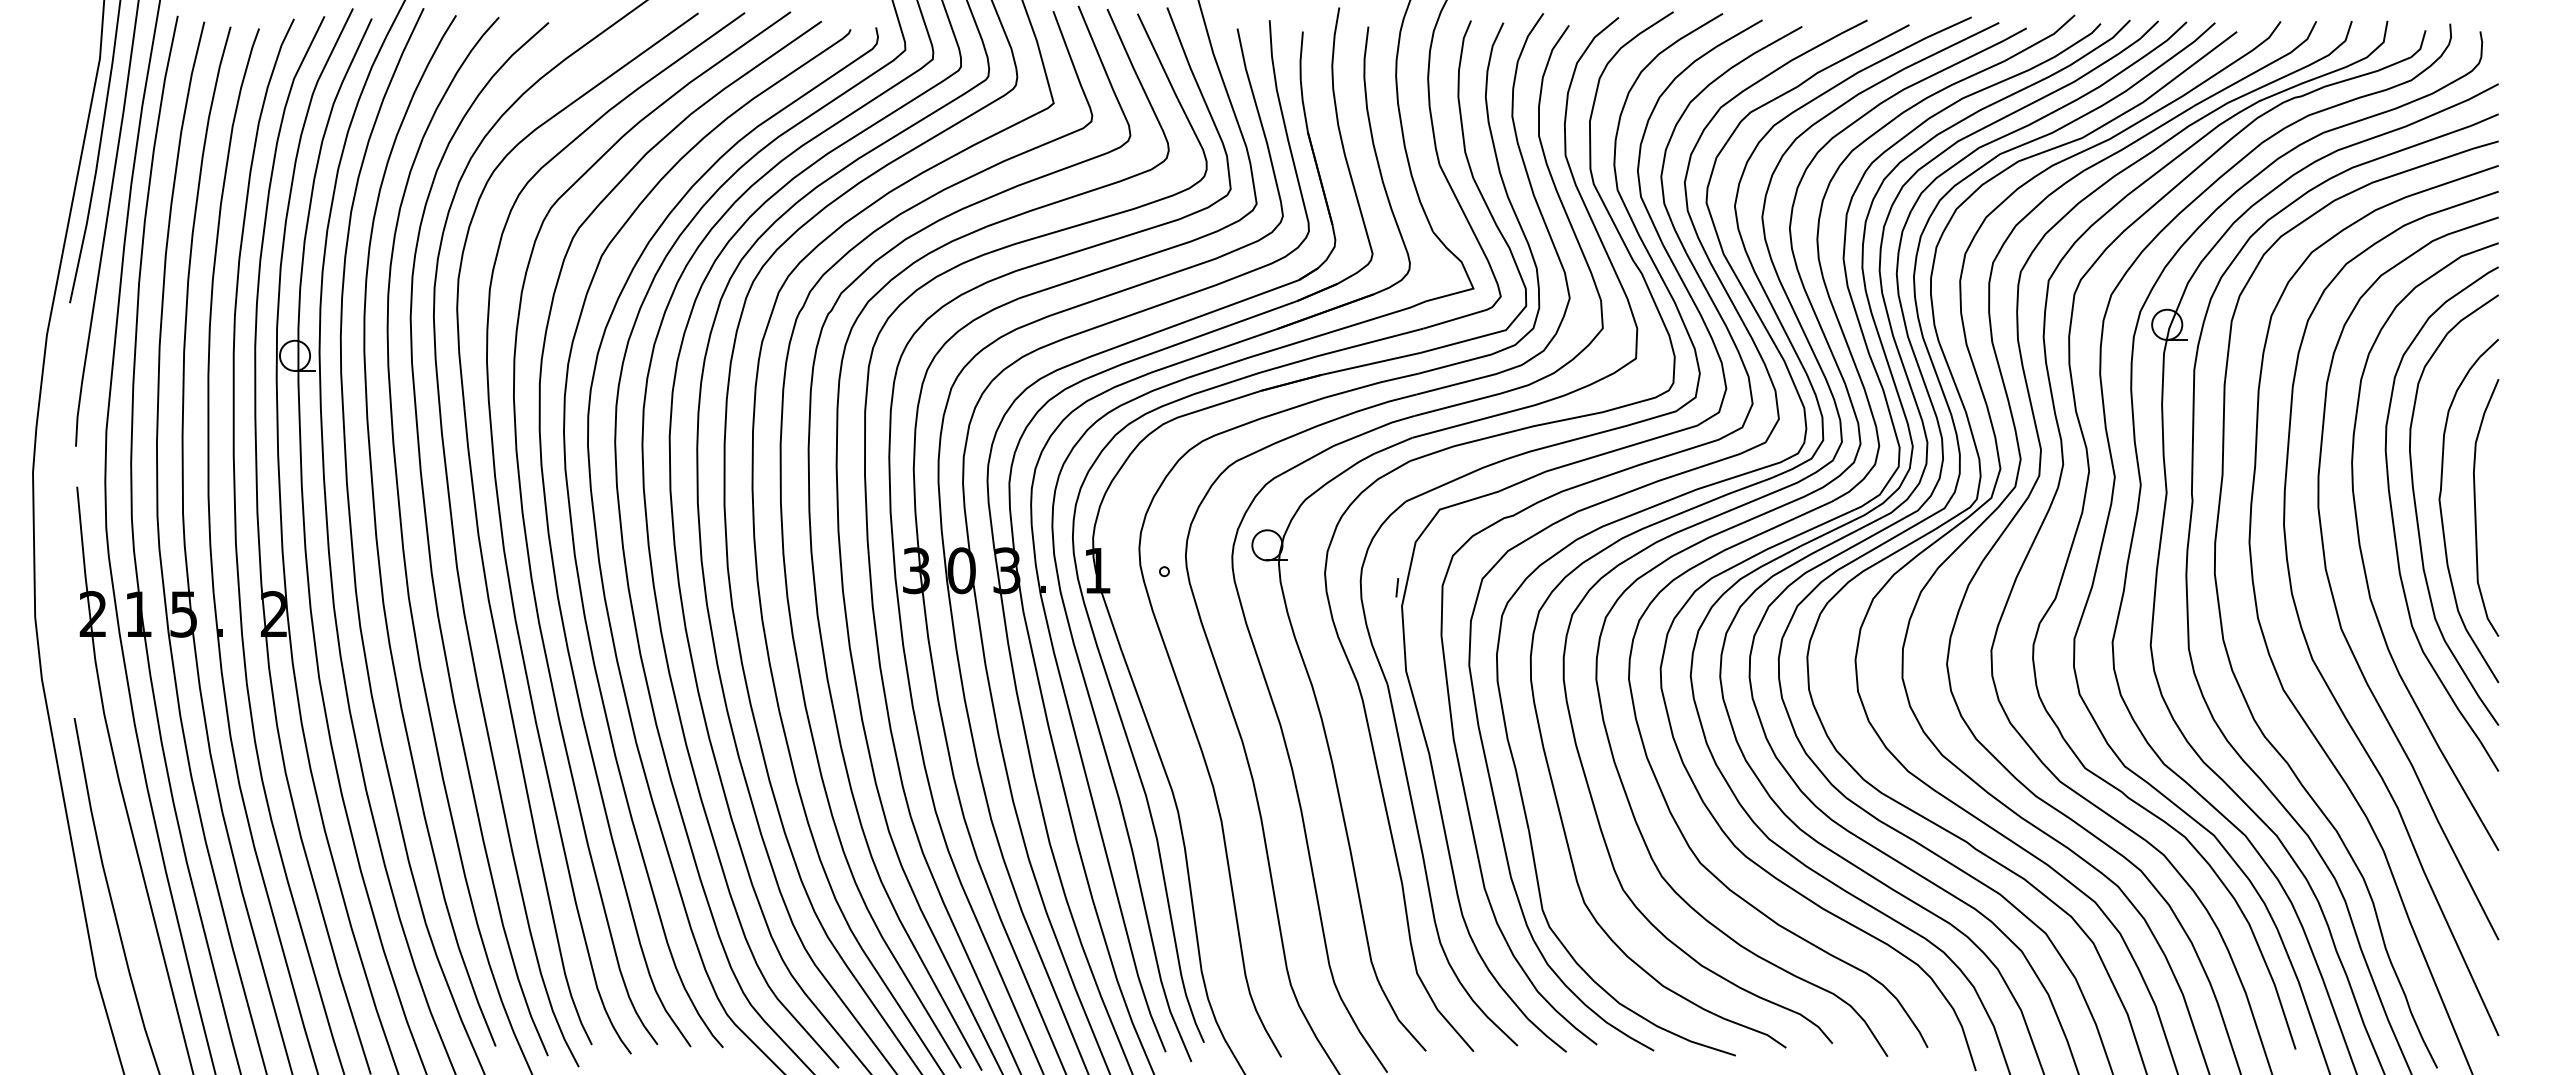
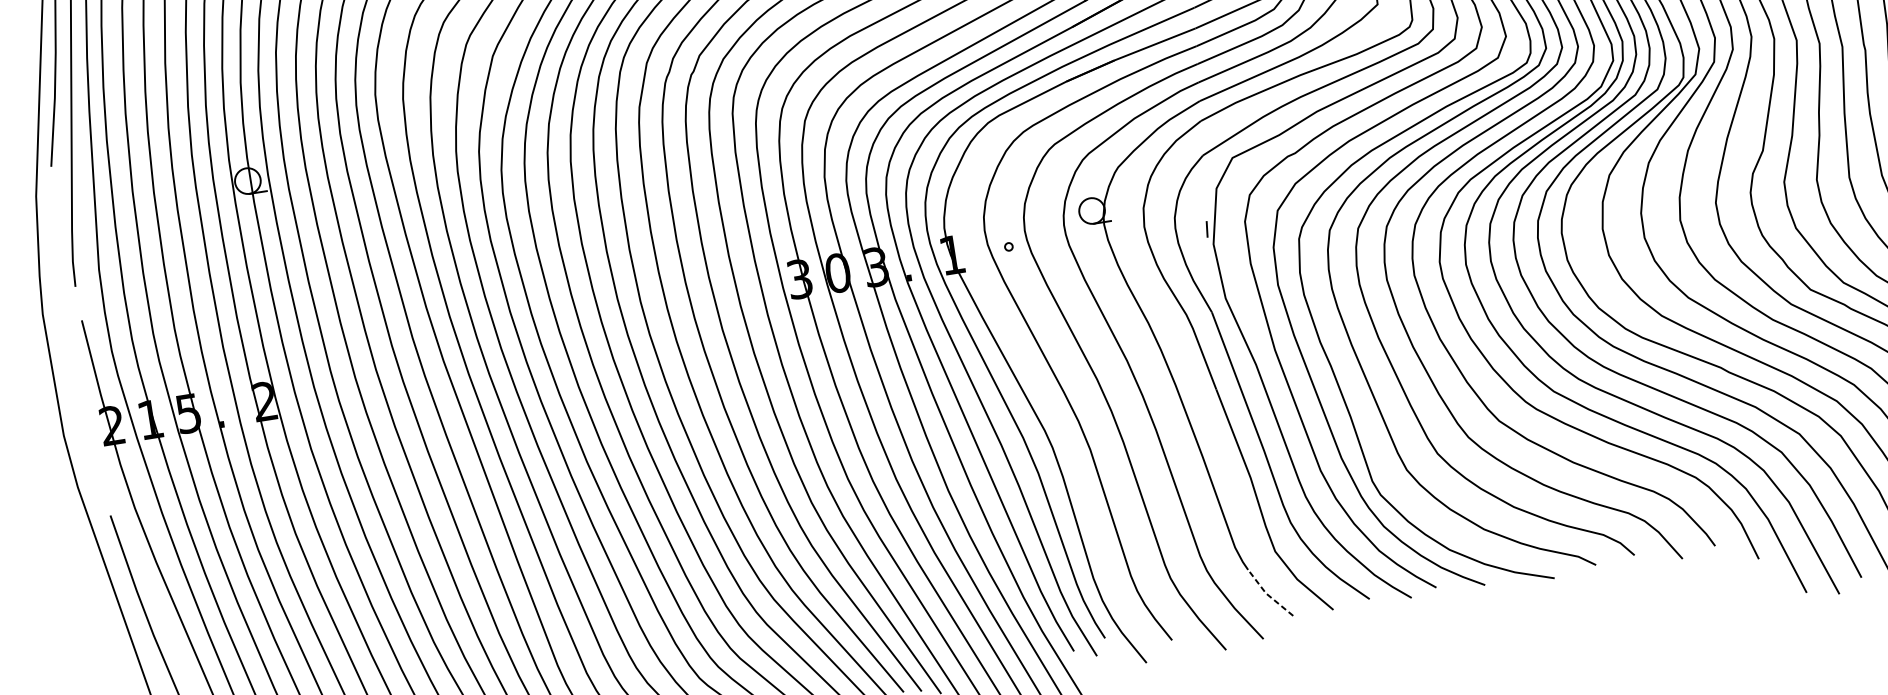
line: (1400, 1022) -> (1267, 595), solid -> dashed

